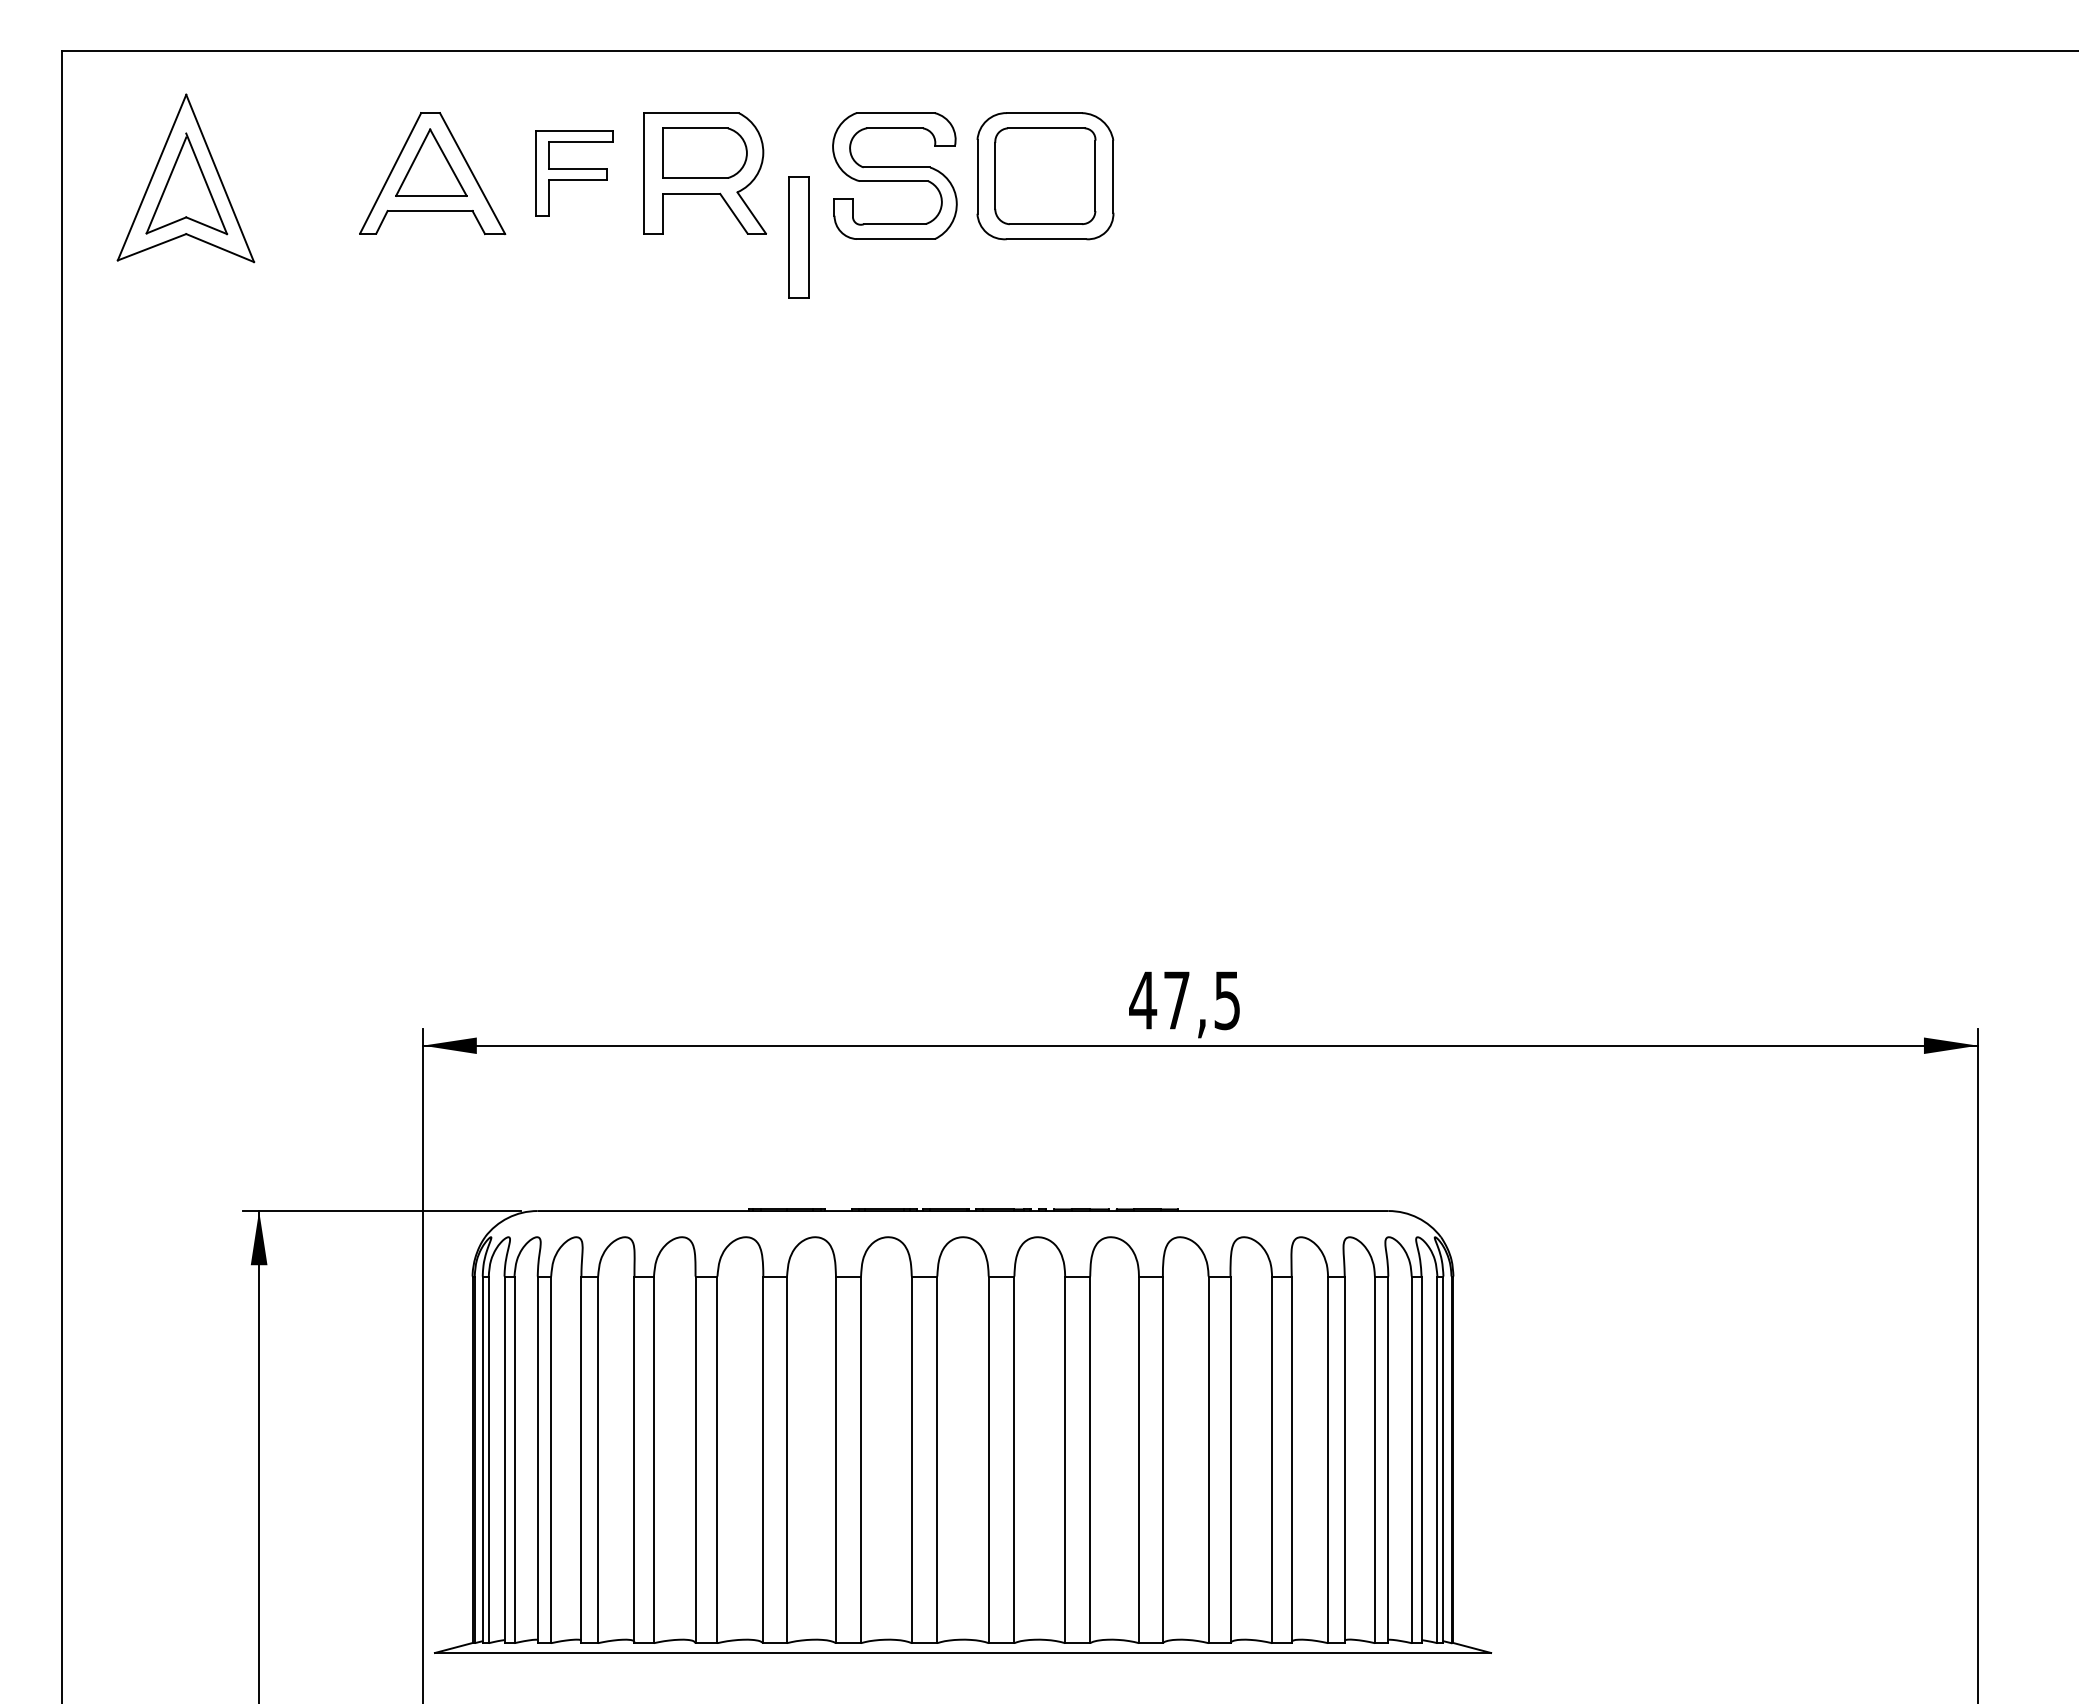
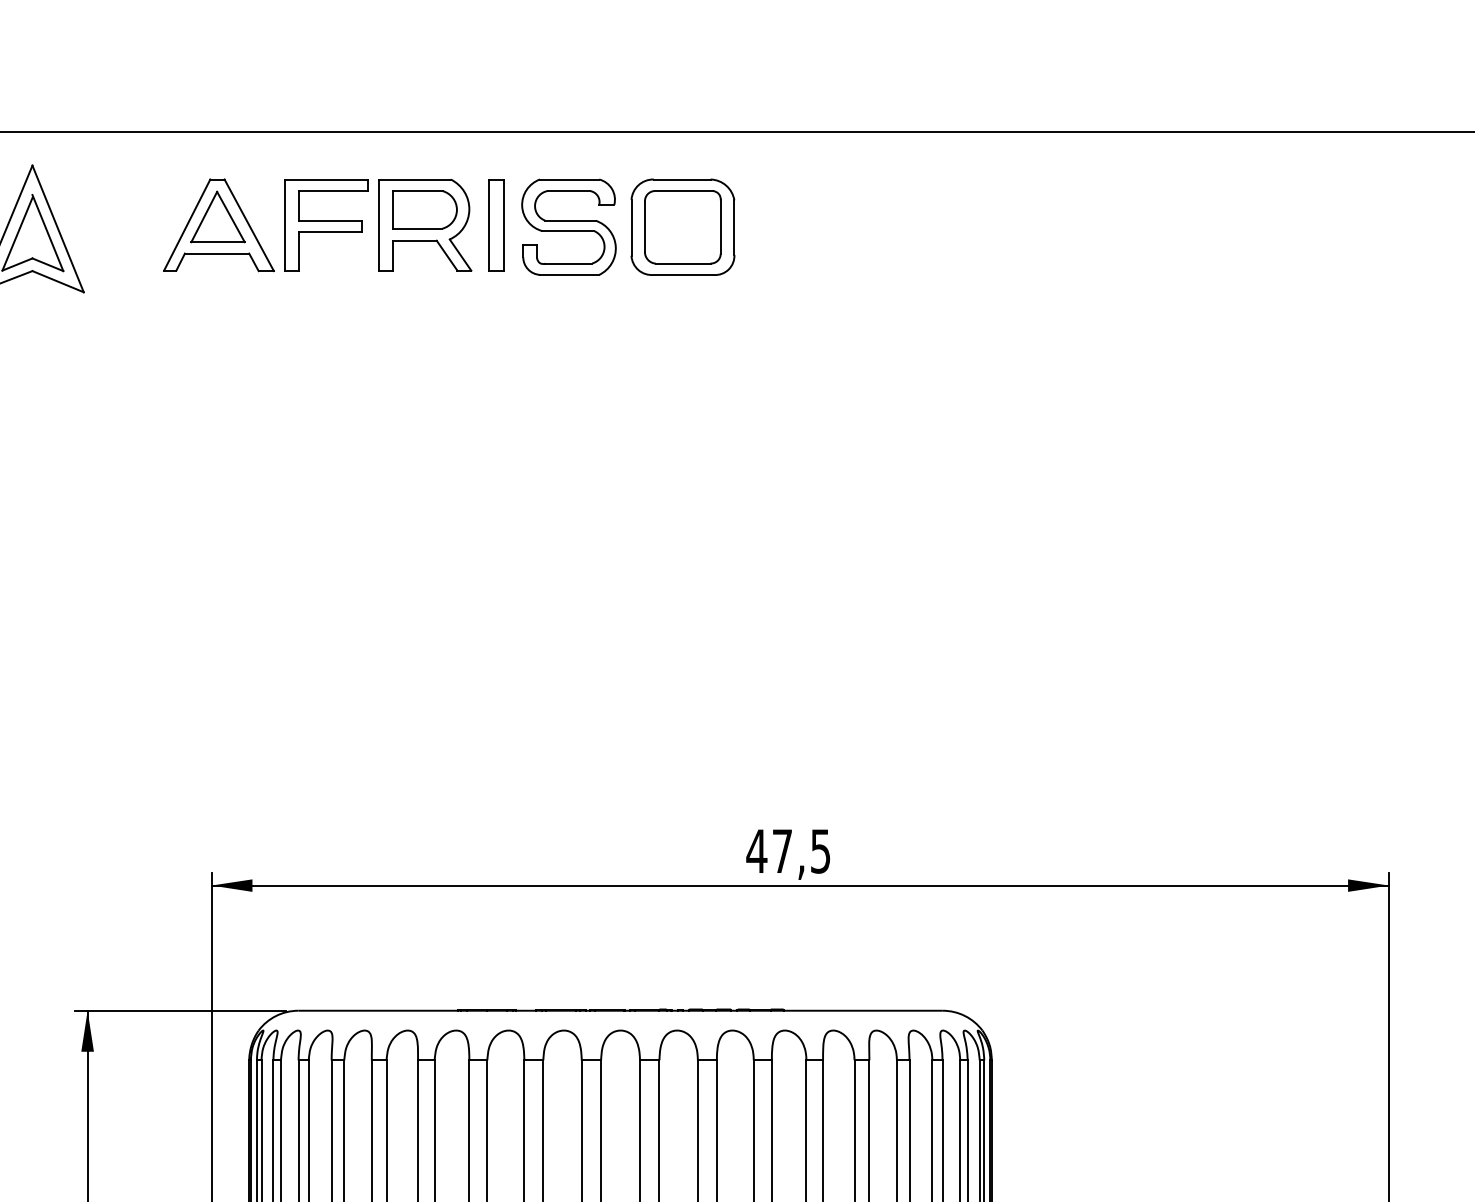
part: (574, 173) -> (326, 225), size x1.43
part: (798, 237) -> (495, 225), moved

